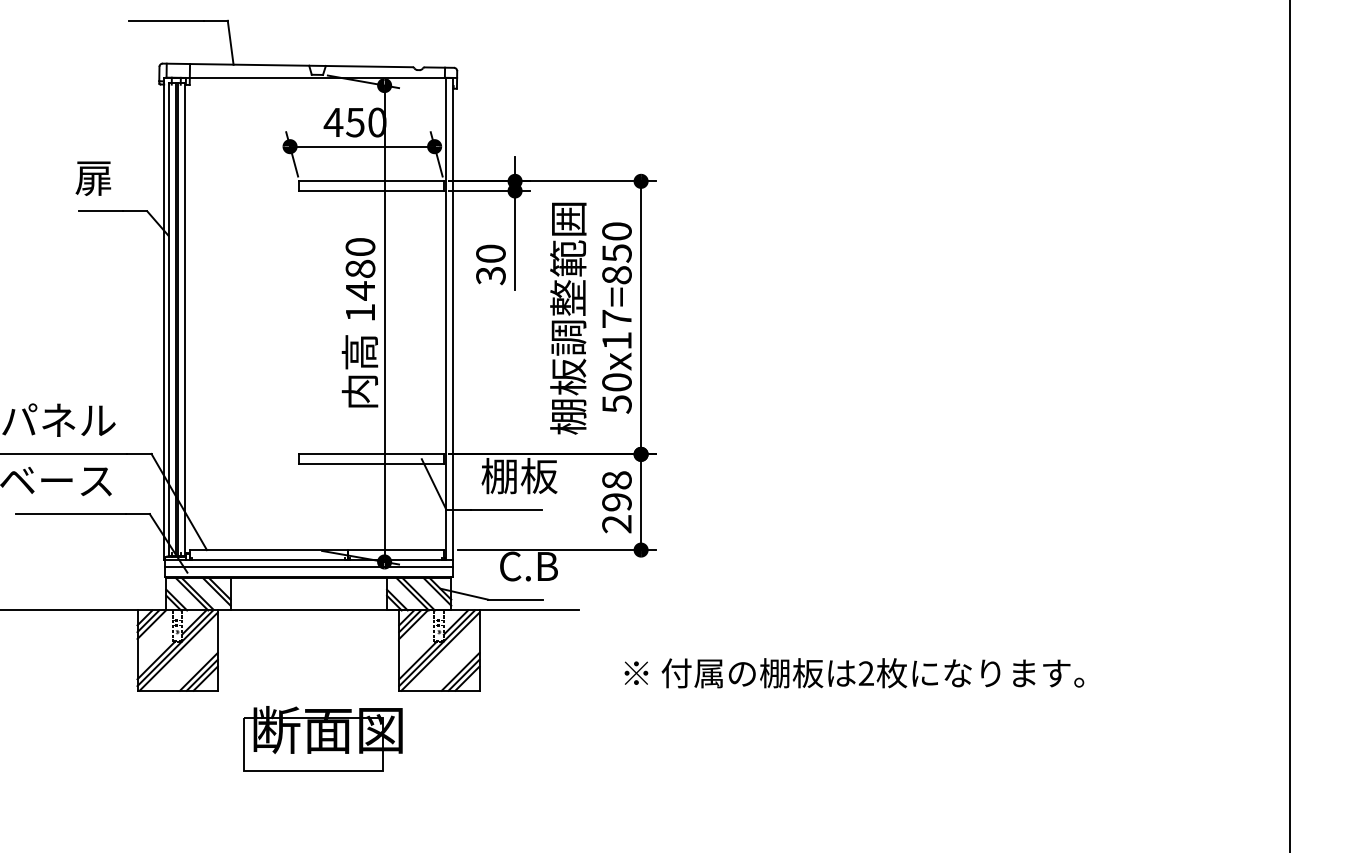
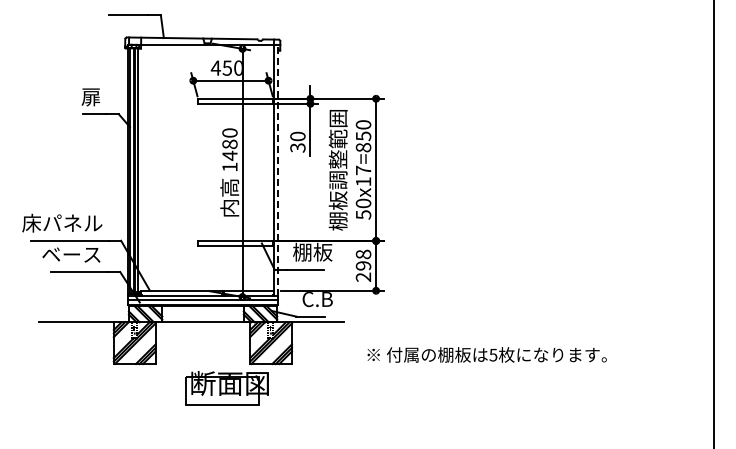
line: (453, 317) -> (278, 169), solid -> dashed
text: (866, 672) -> (493, 354), 2 -> 5
part: (321, 739) -> (226, 388), moved

